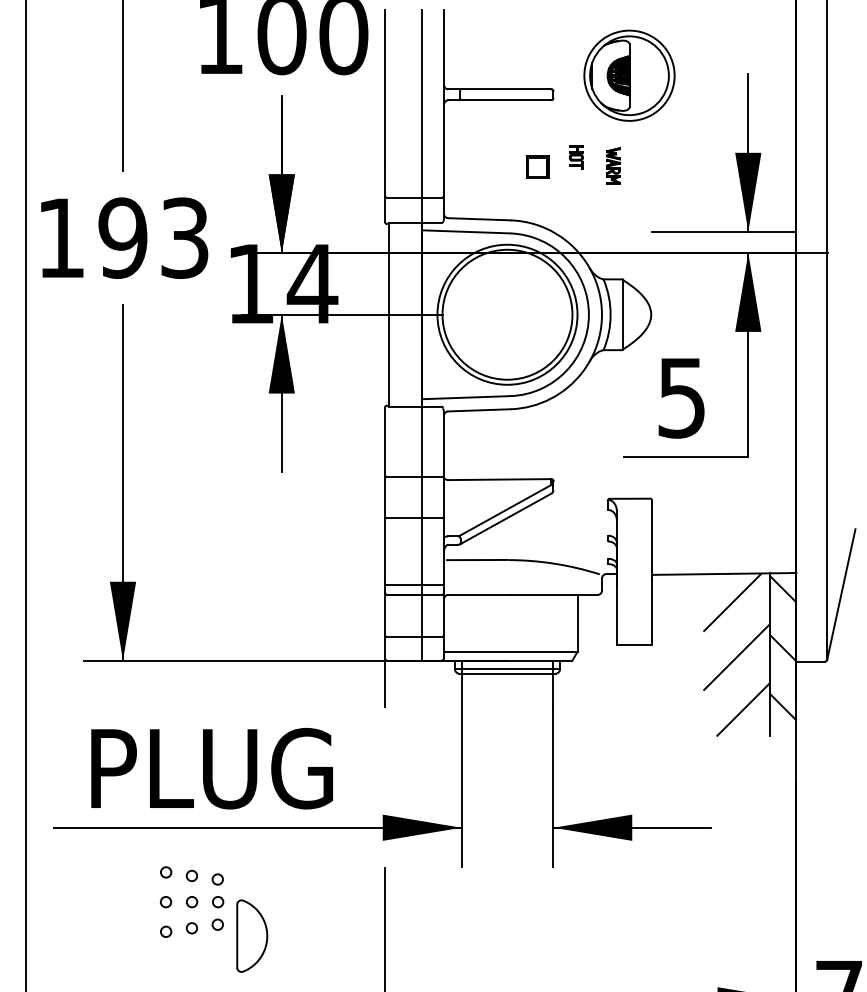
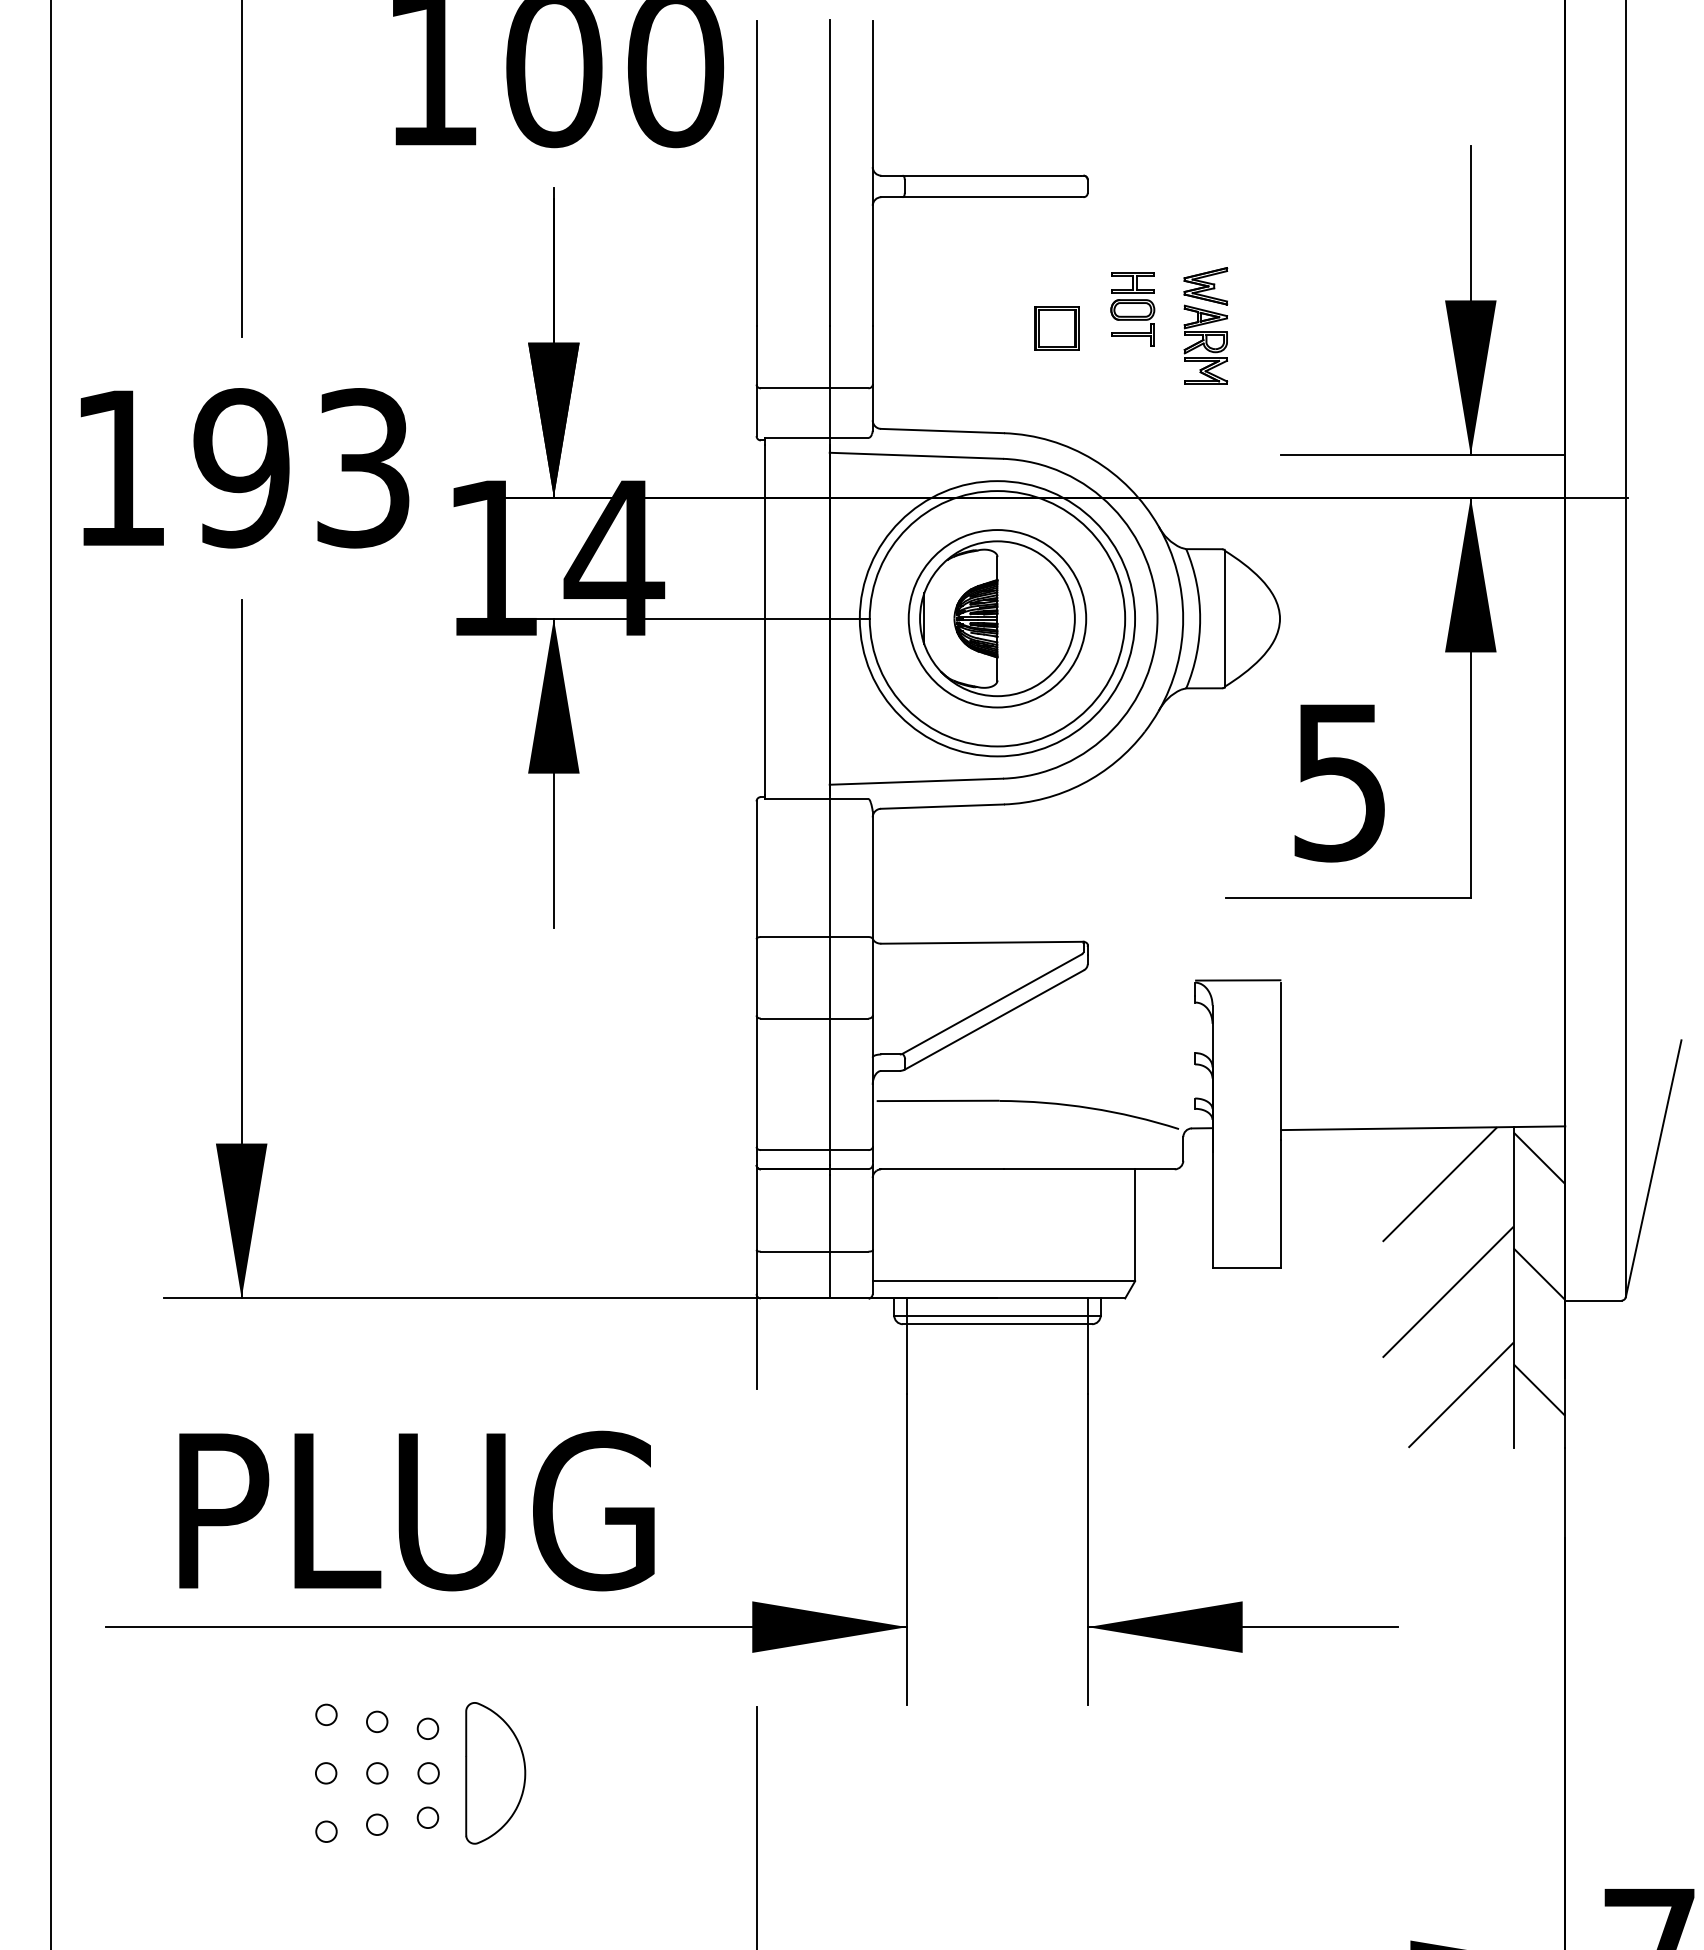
part: (629, 75) -> (997, 618), moved
part: (576, 157) -> (1133, 309), size x1.67
part: (613, 165) -> (1205, 325), size x1.67
part: (252, 935) -> (496, 1772), moved

